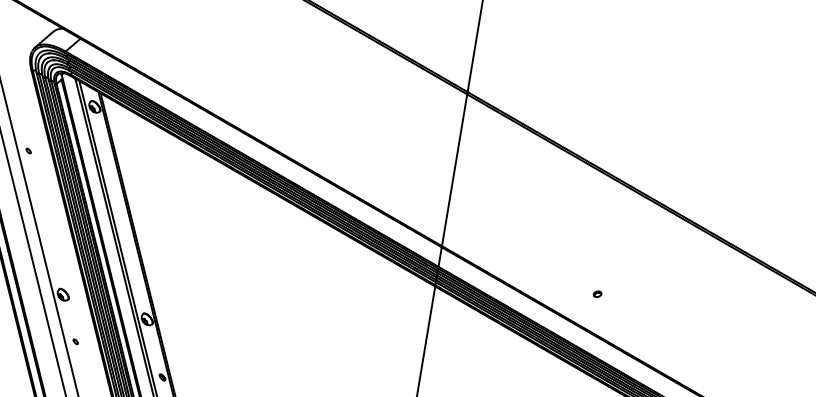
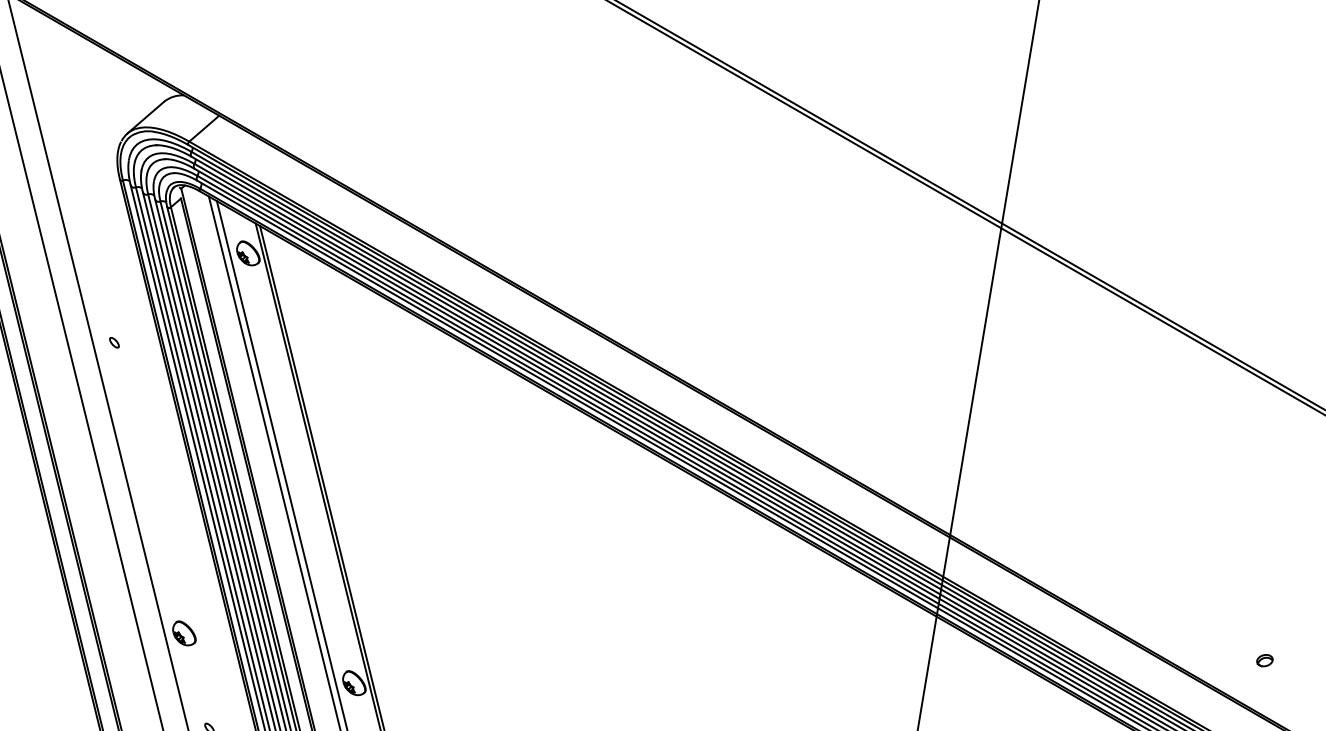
part: (597, 293) -> (1264, 659), moved

